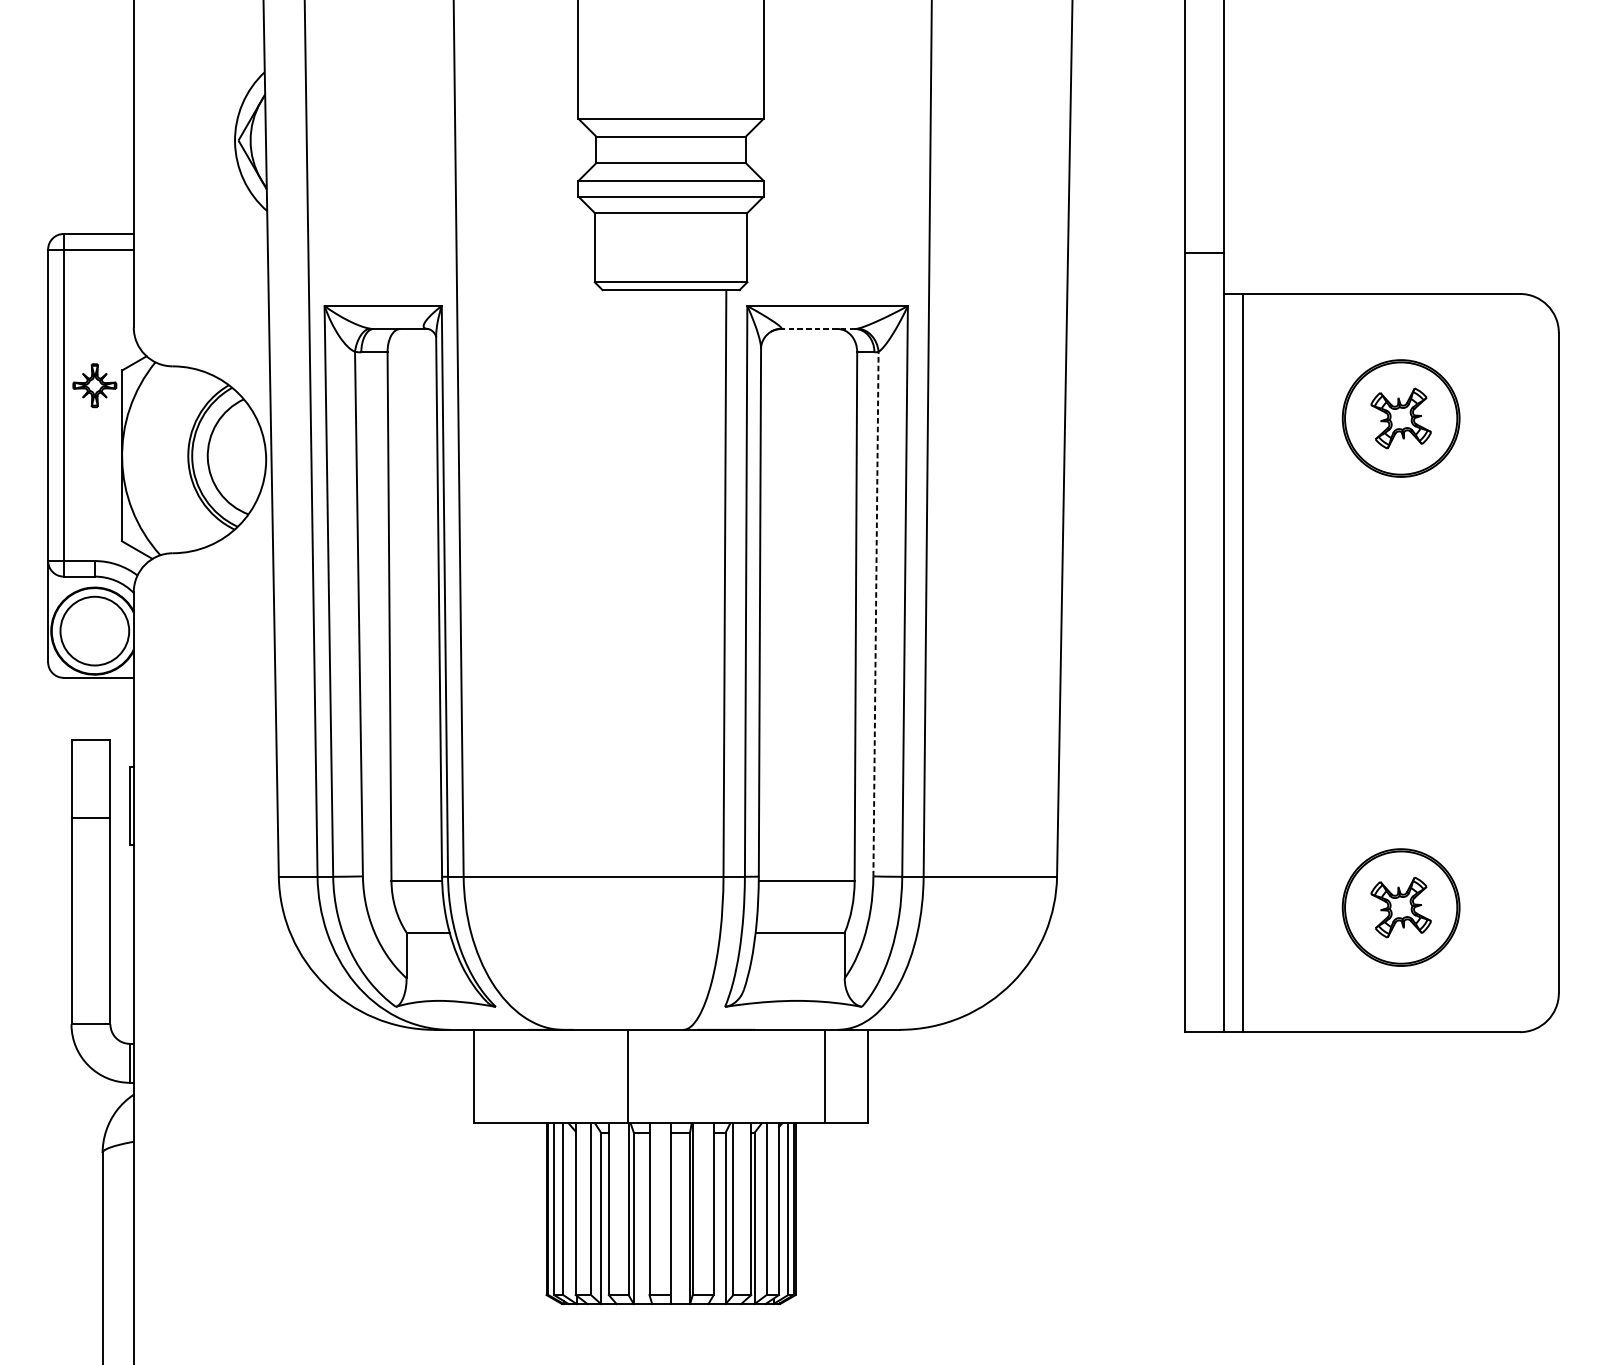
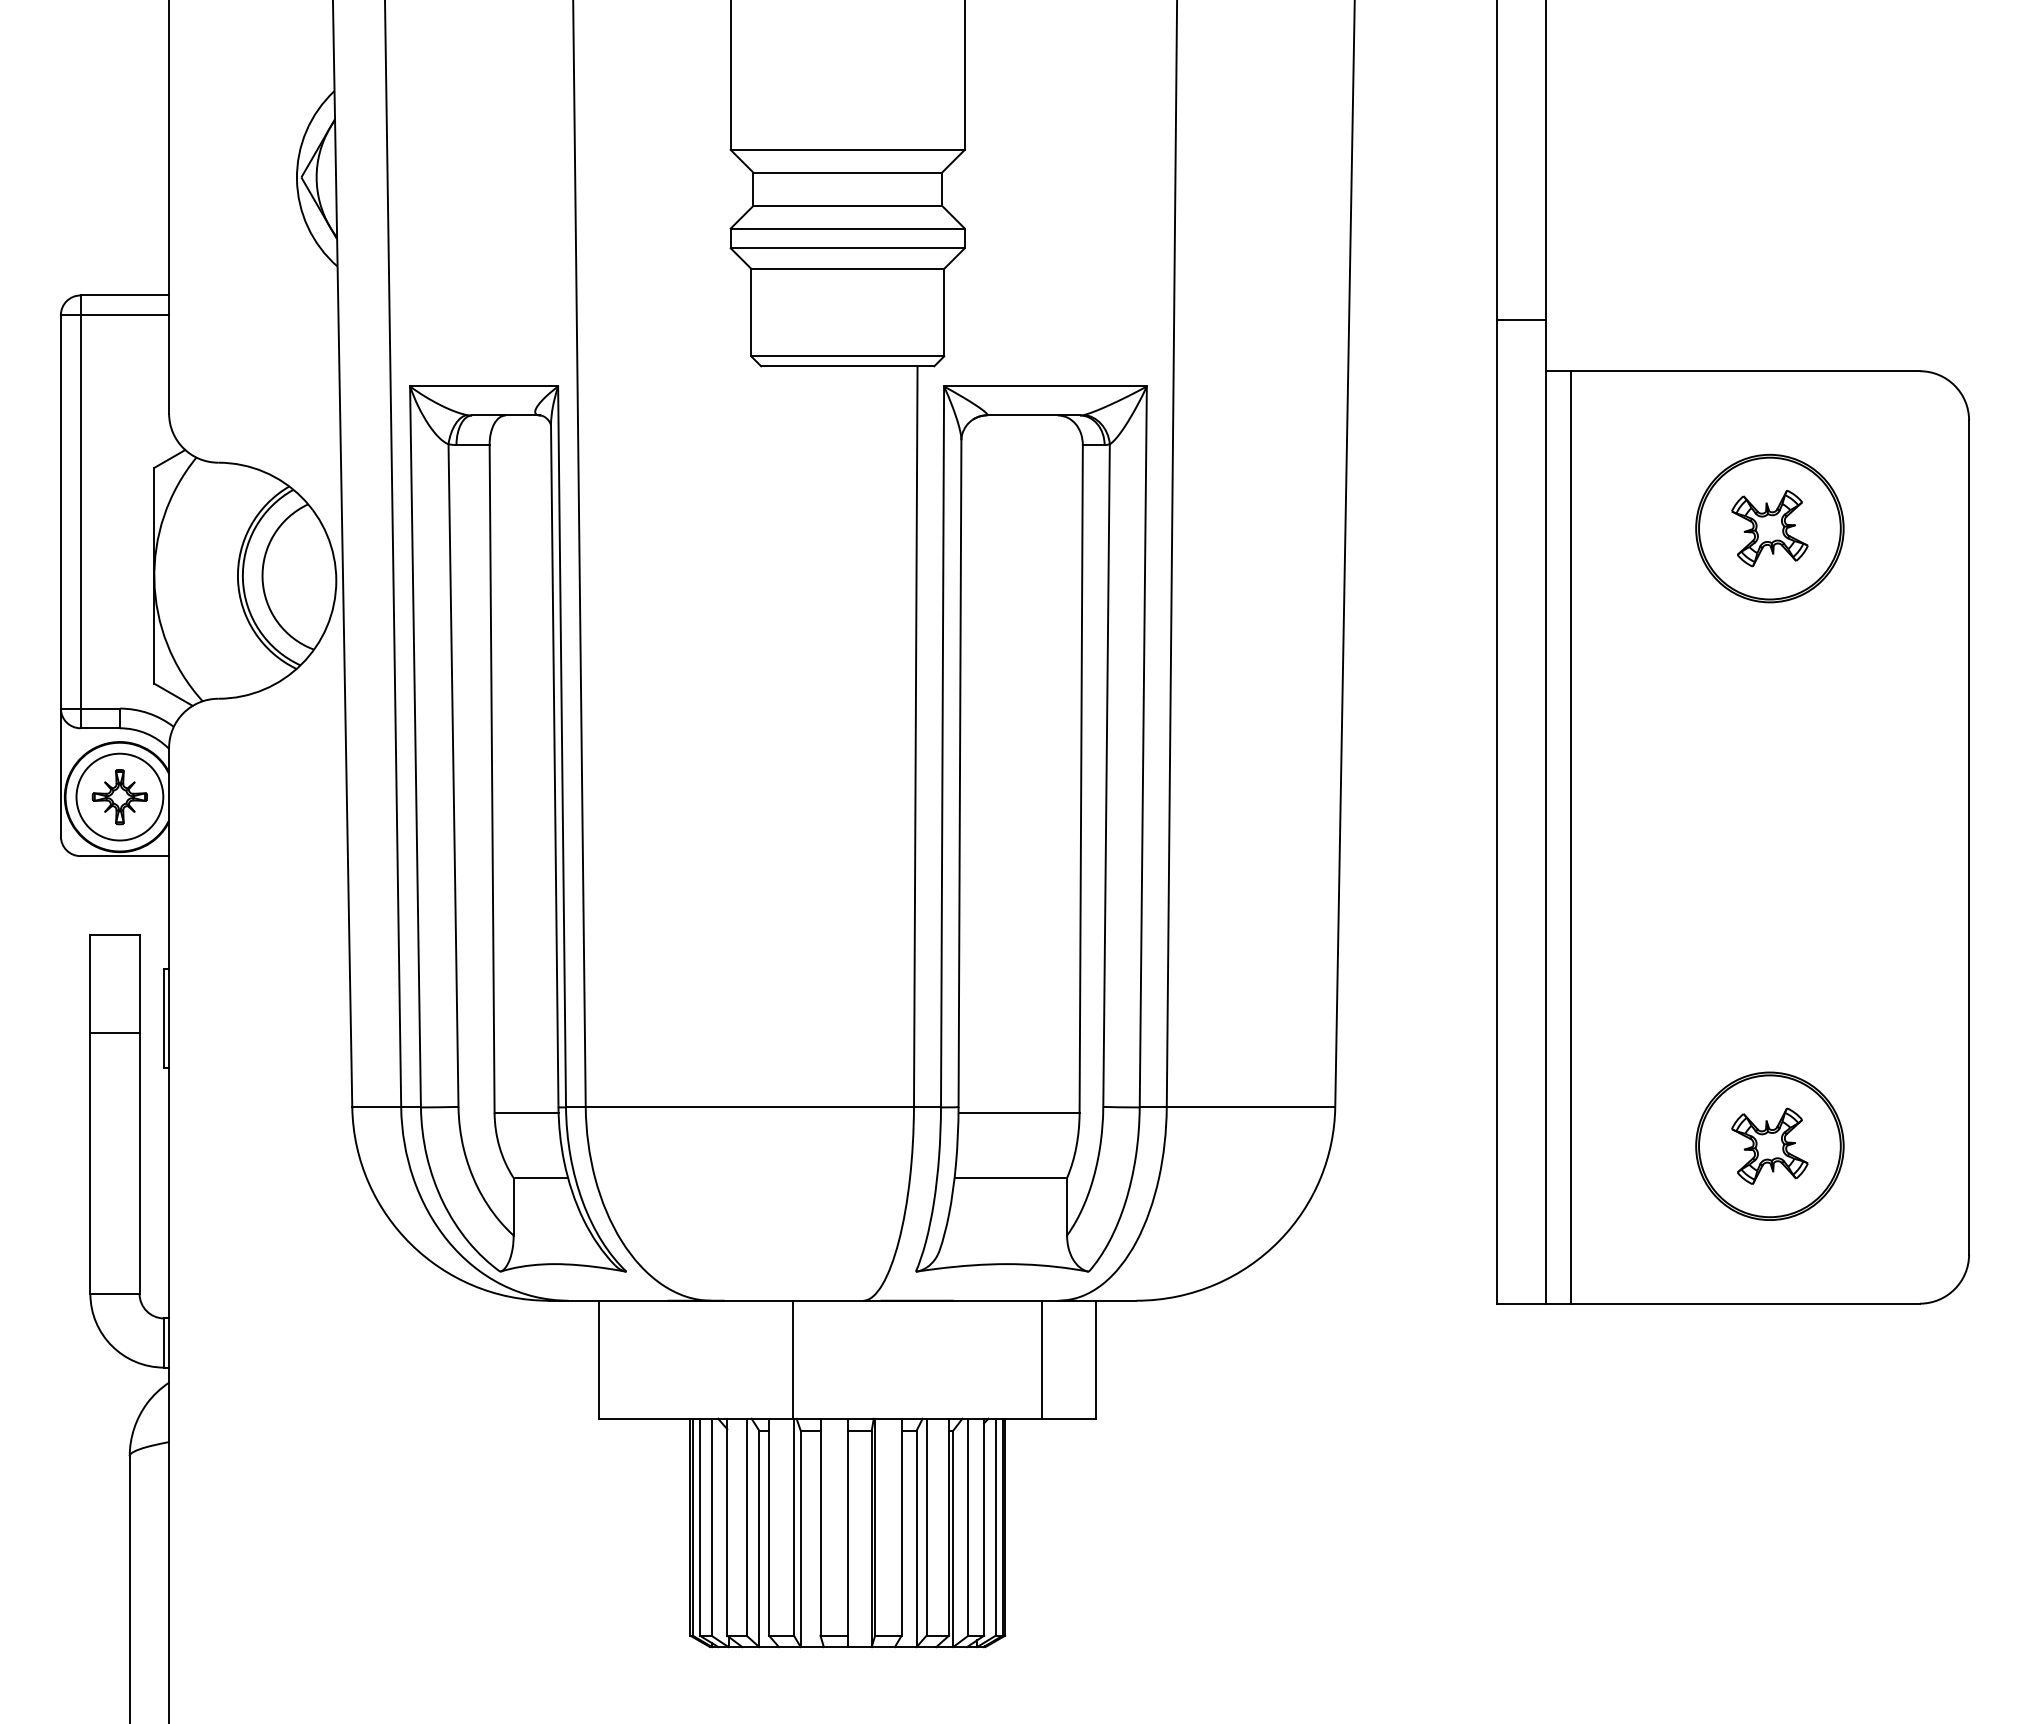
line: (818, 329) -> (1033, 415), dashed -> solid
part: (94, 386) -> (119, 797), moved
line: (875, 614) -> (1106, 775), dashed -> solid

